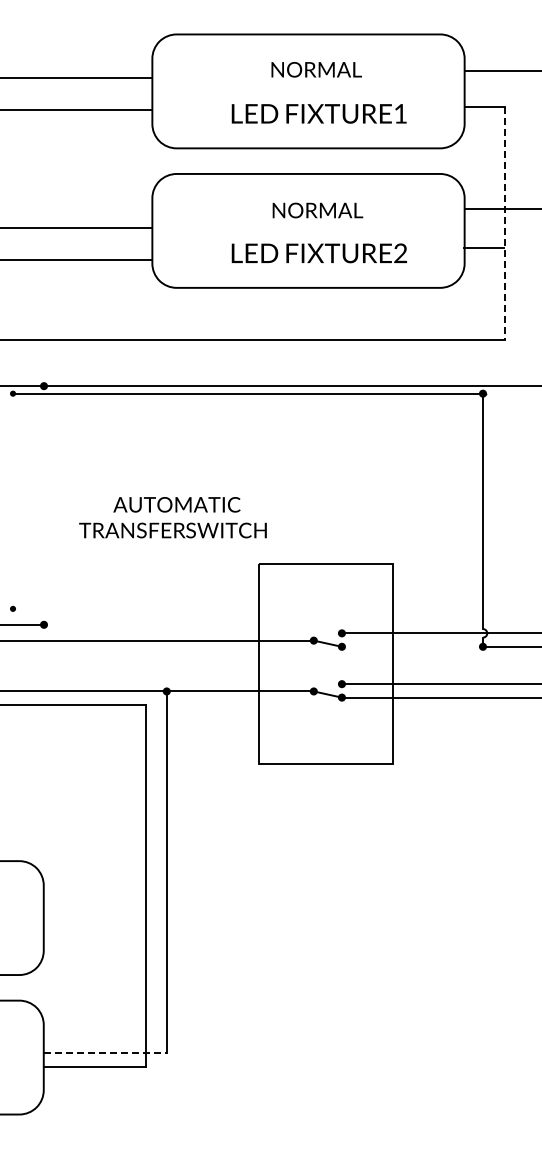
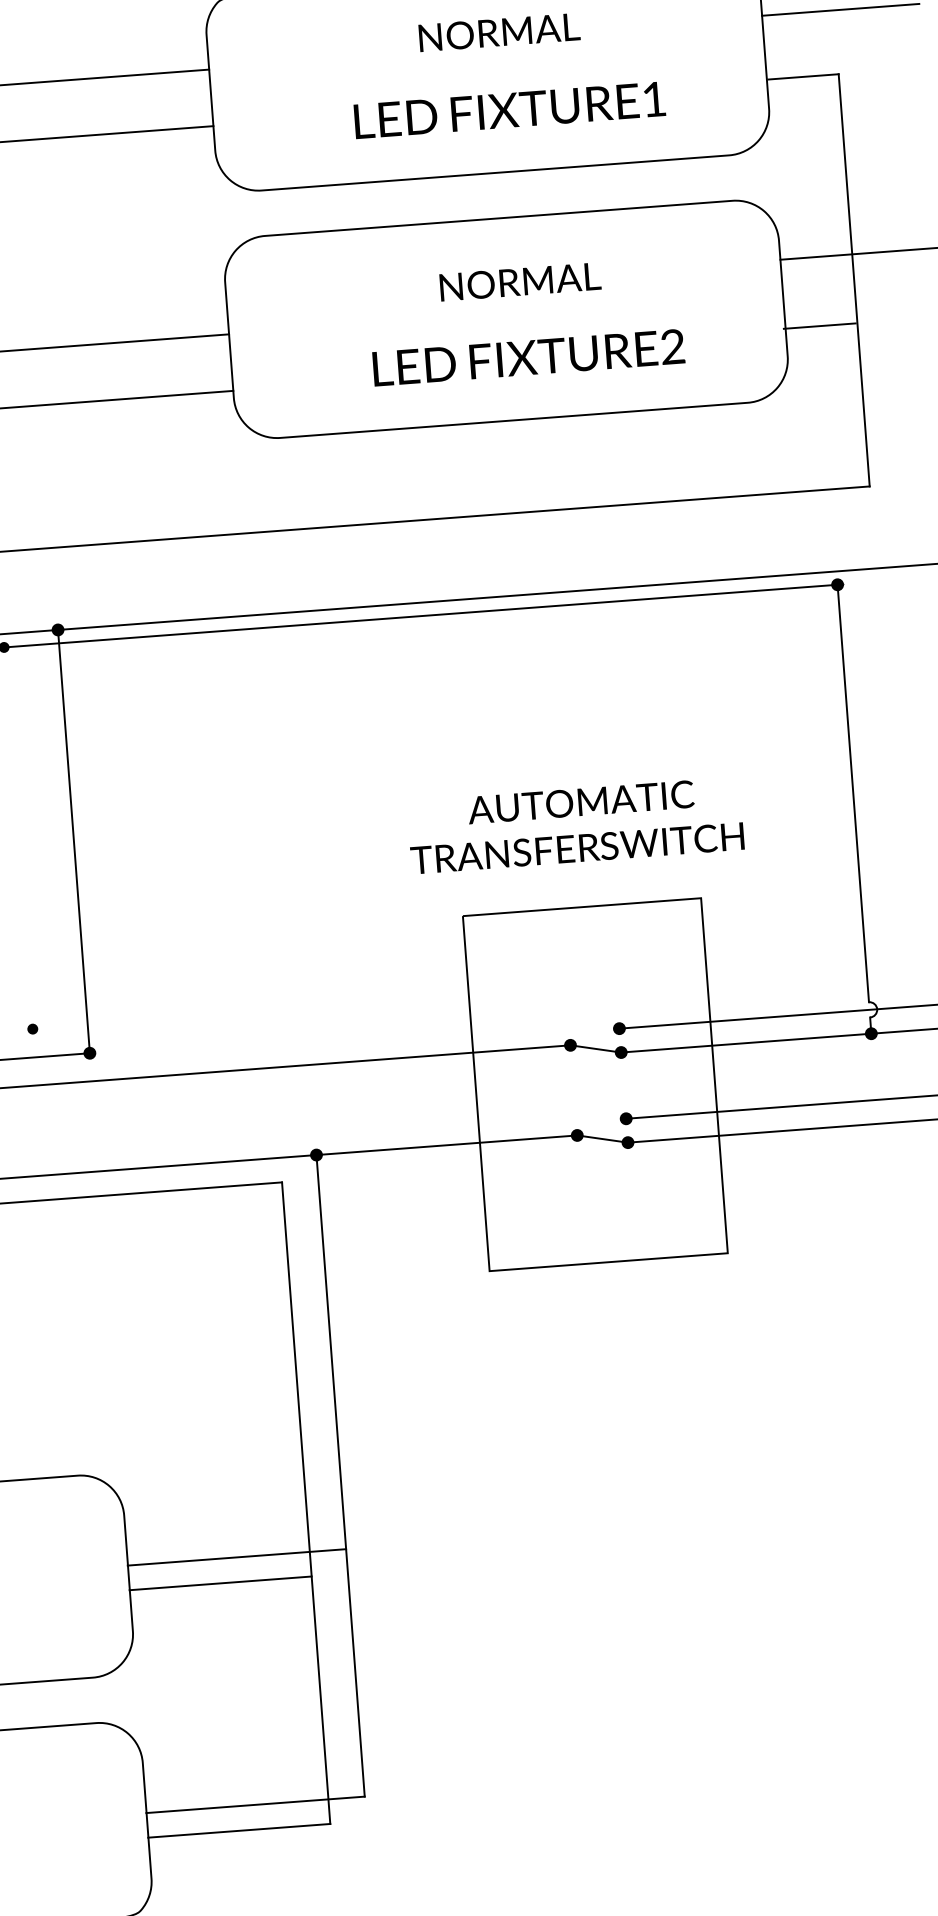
line: (505, 224) -> (854, 281), dashed -> solid
line: (44, 505) -> (74, 841), added
text: (172, 517) -> (574, 825), moved
line: (412, 646) -> (746, 1042), added
line: (104, 913) -> (235, 1557), added
line: (94, 927) -> (219, 1583), added
line: (105, 1053) -> (256, 1805), dashed -> solid

